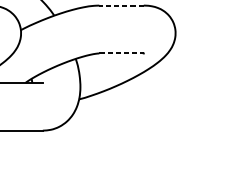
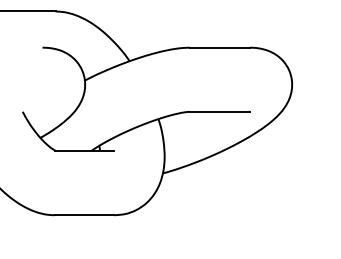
line: (121, 5) -> (219, 47), dashed -> solid
line: (121, 53) -> (219, 111), dashed -> solid

